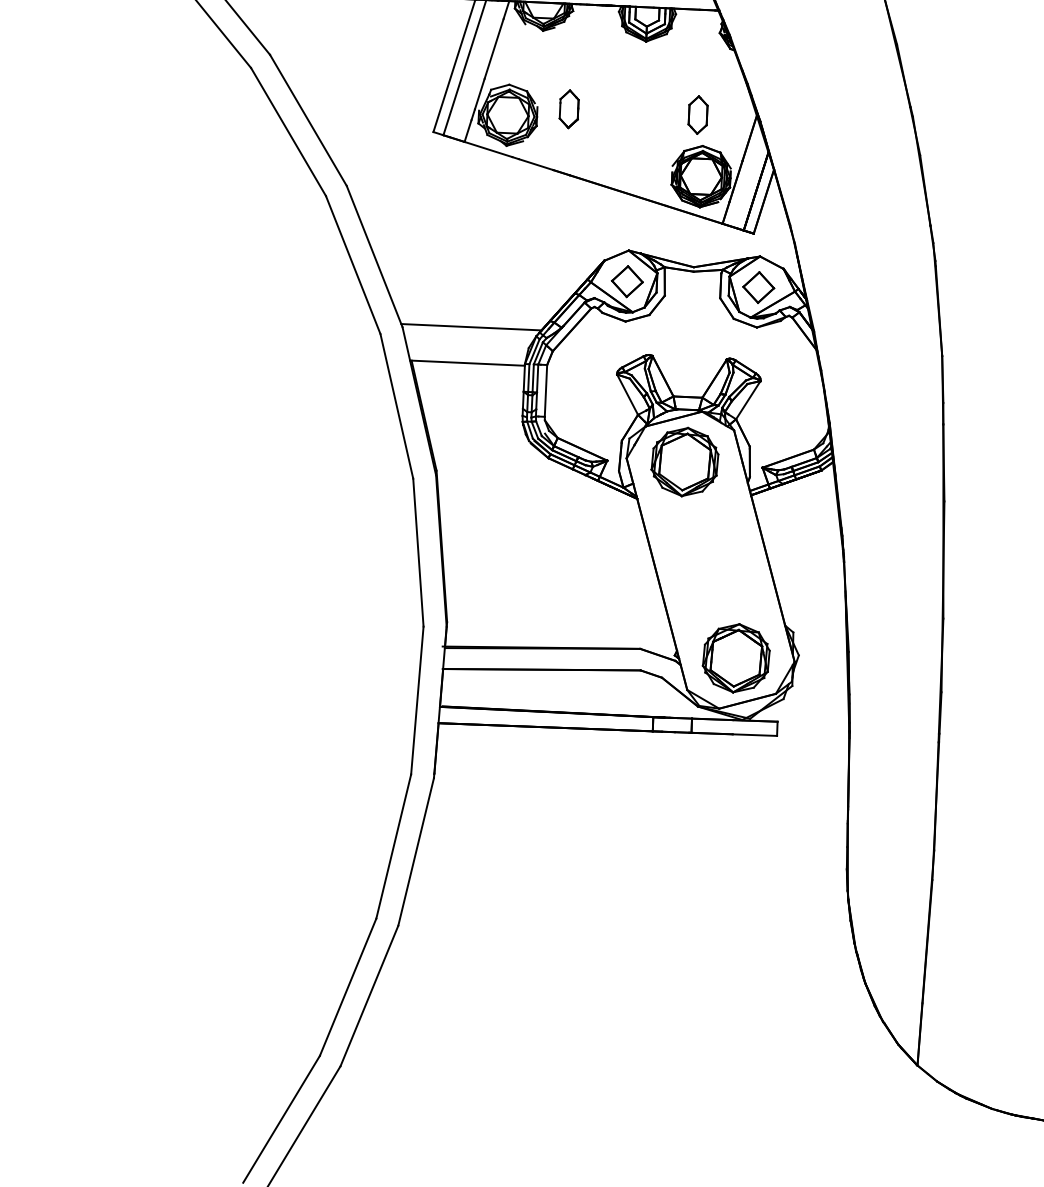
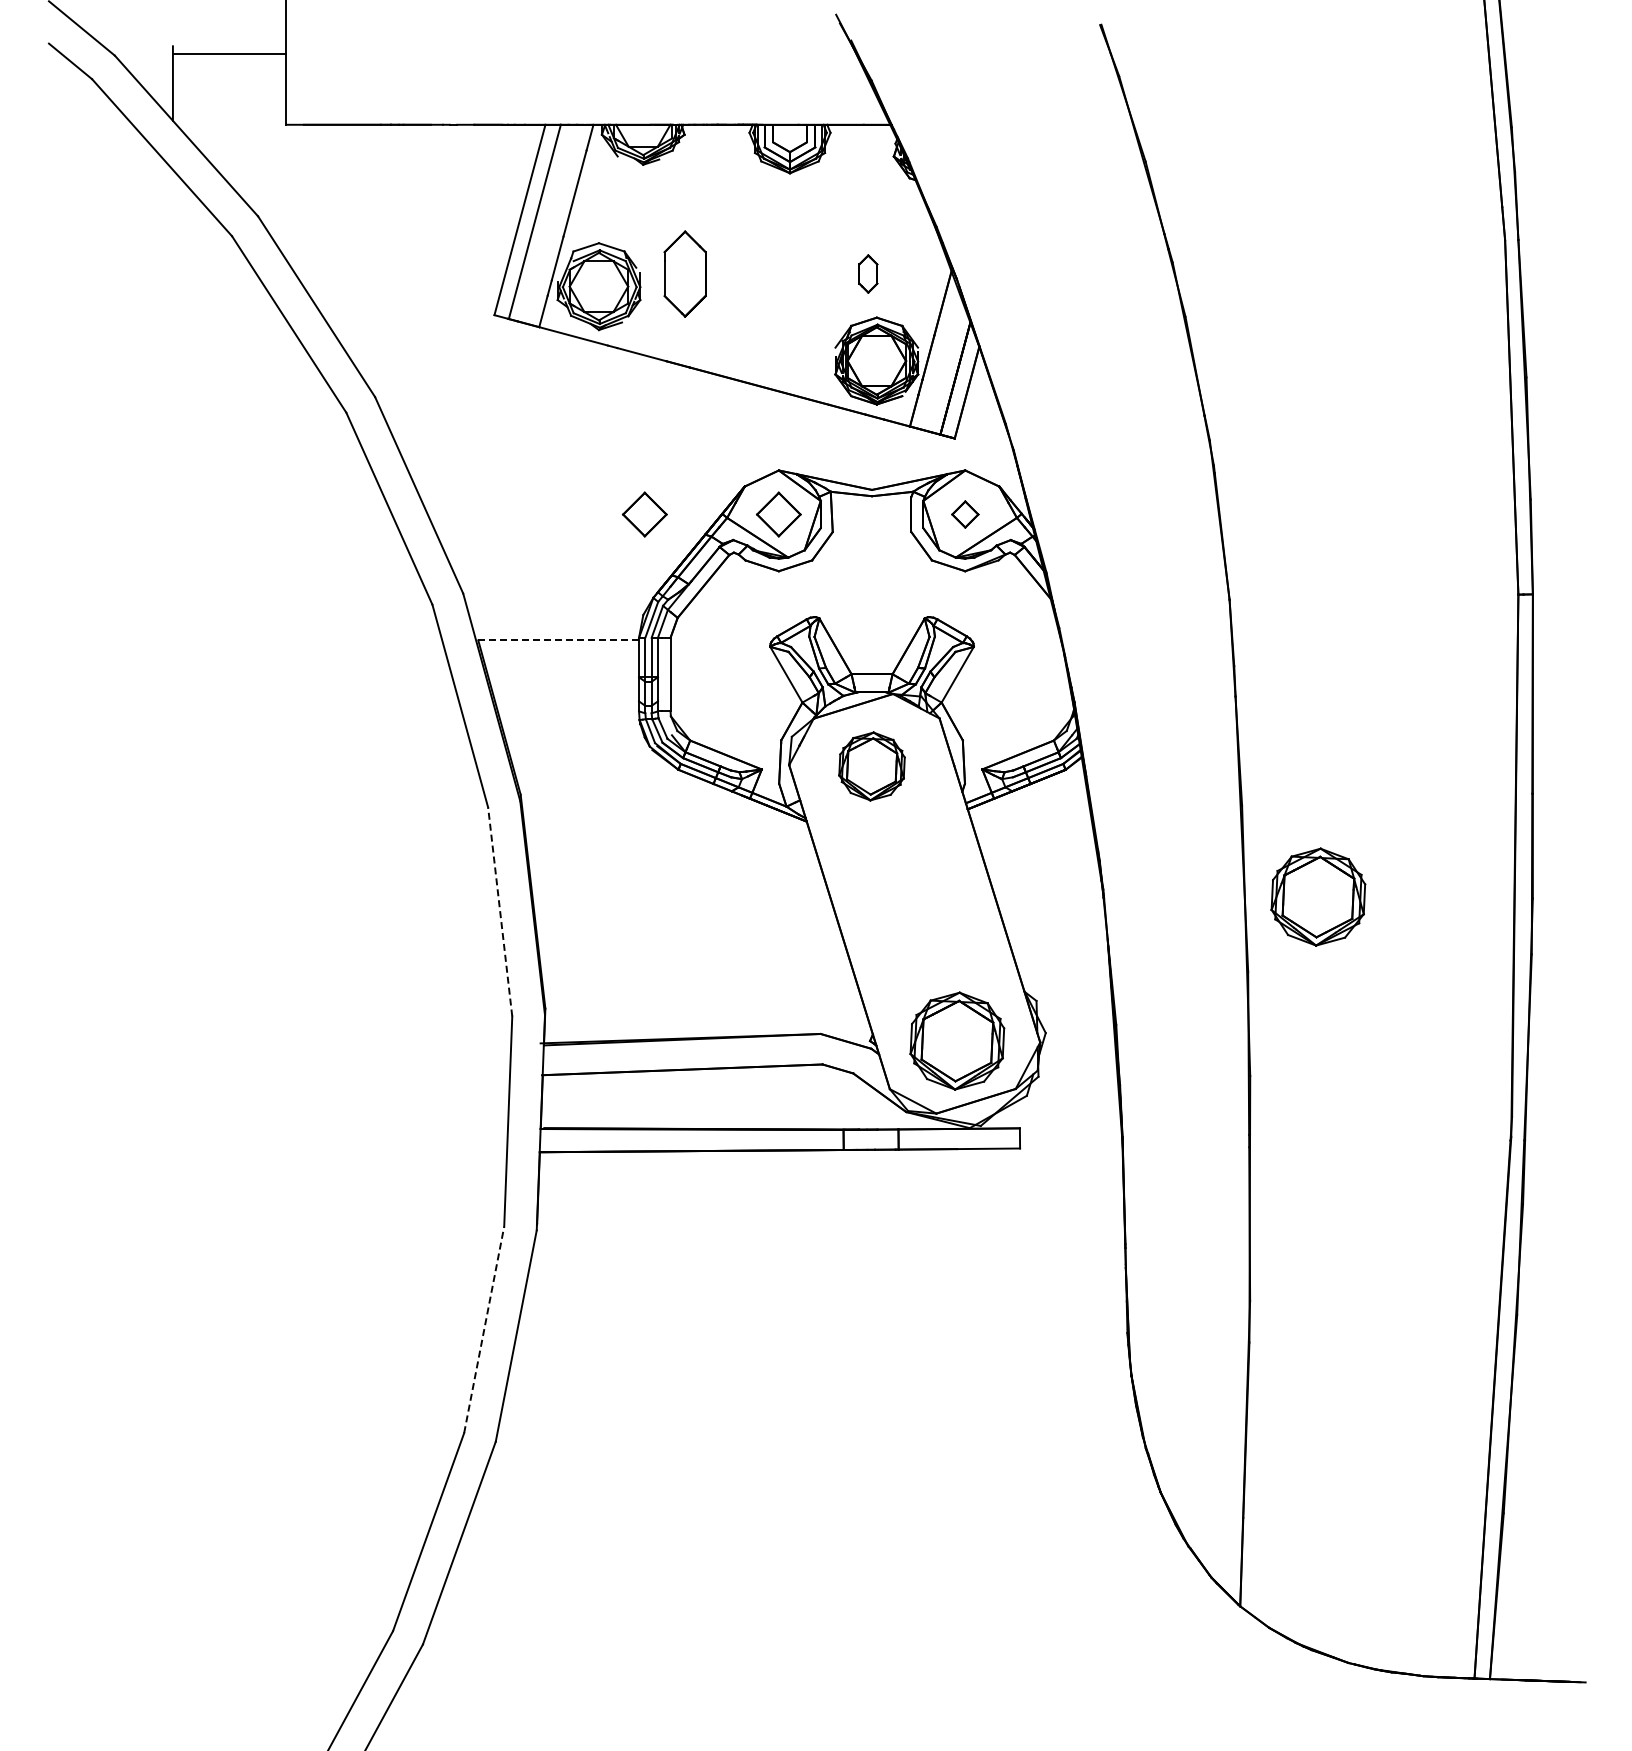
part: (569, 108) -> (685, 273), size x1.6
part: (698, 114) -> (868, 273), size x0.7
part: (532, 277) -> (644, 514), added
part: (758, 287) -> (965, 514), size x0.6
line: (471, 327) -> (560, 589), removed
line: (467, 363) -> (557, 640), solid -> dashed
part: (684, 462) -> (871, 766), size x0.7
line: (418, 552) -> (500, 911), solid -> dashed
part: (995, 567) -> (1318, 896), added
line: (393, 846) -> (484, 1329), solid -> dashed

